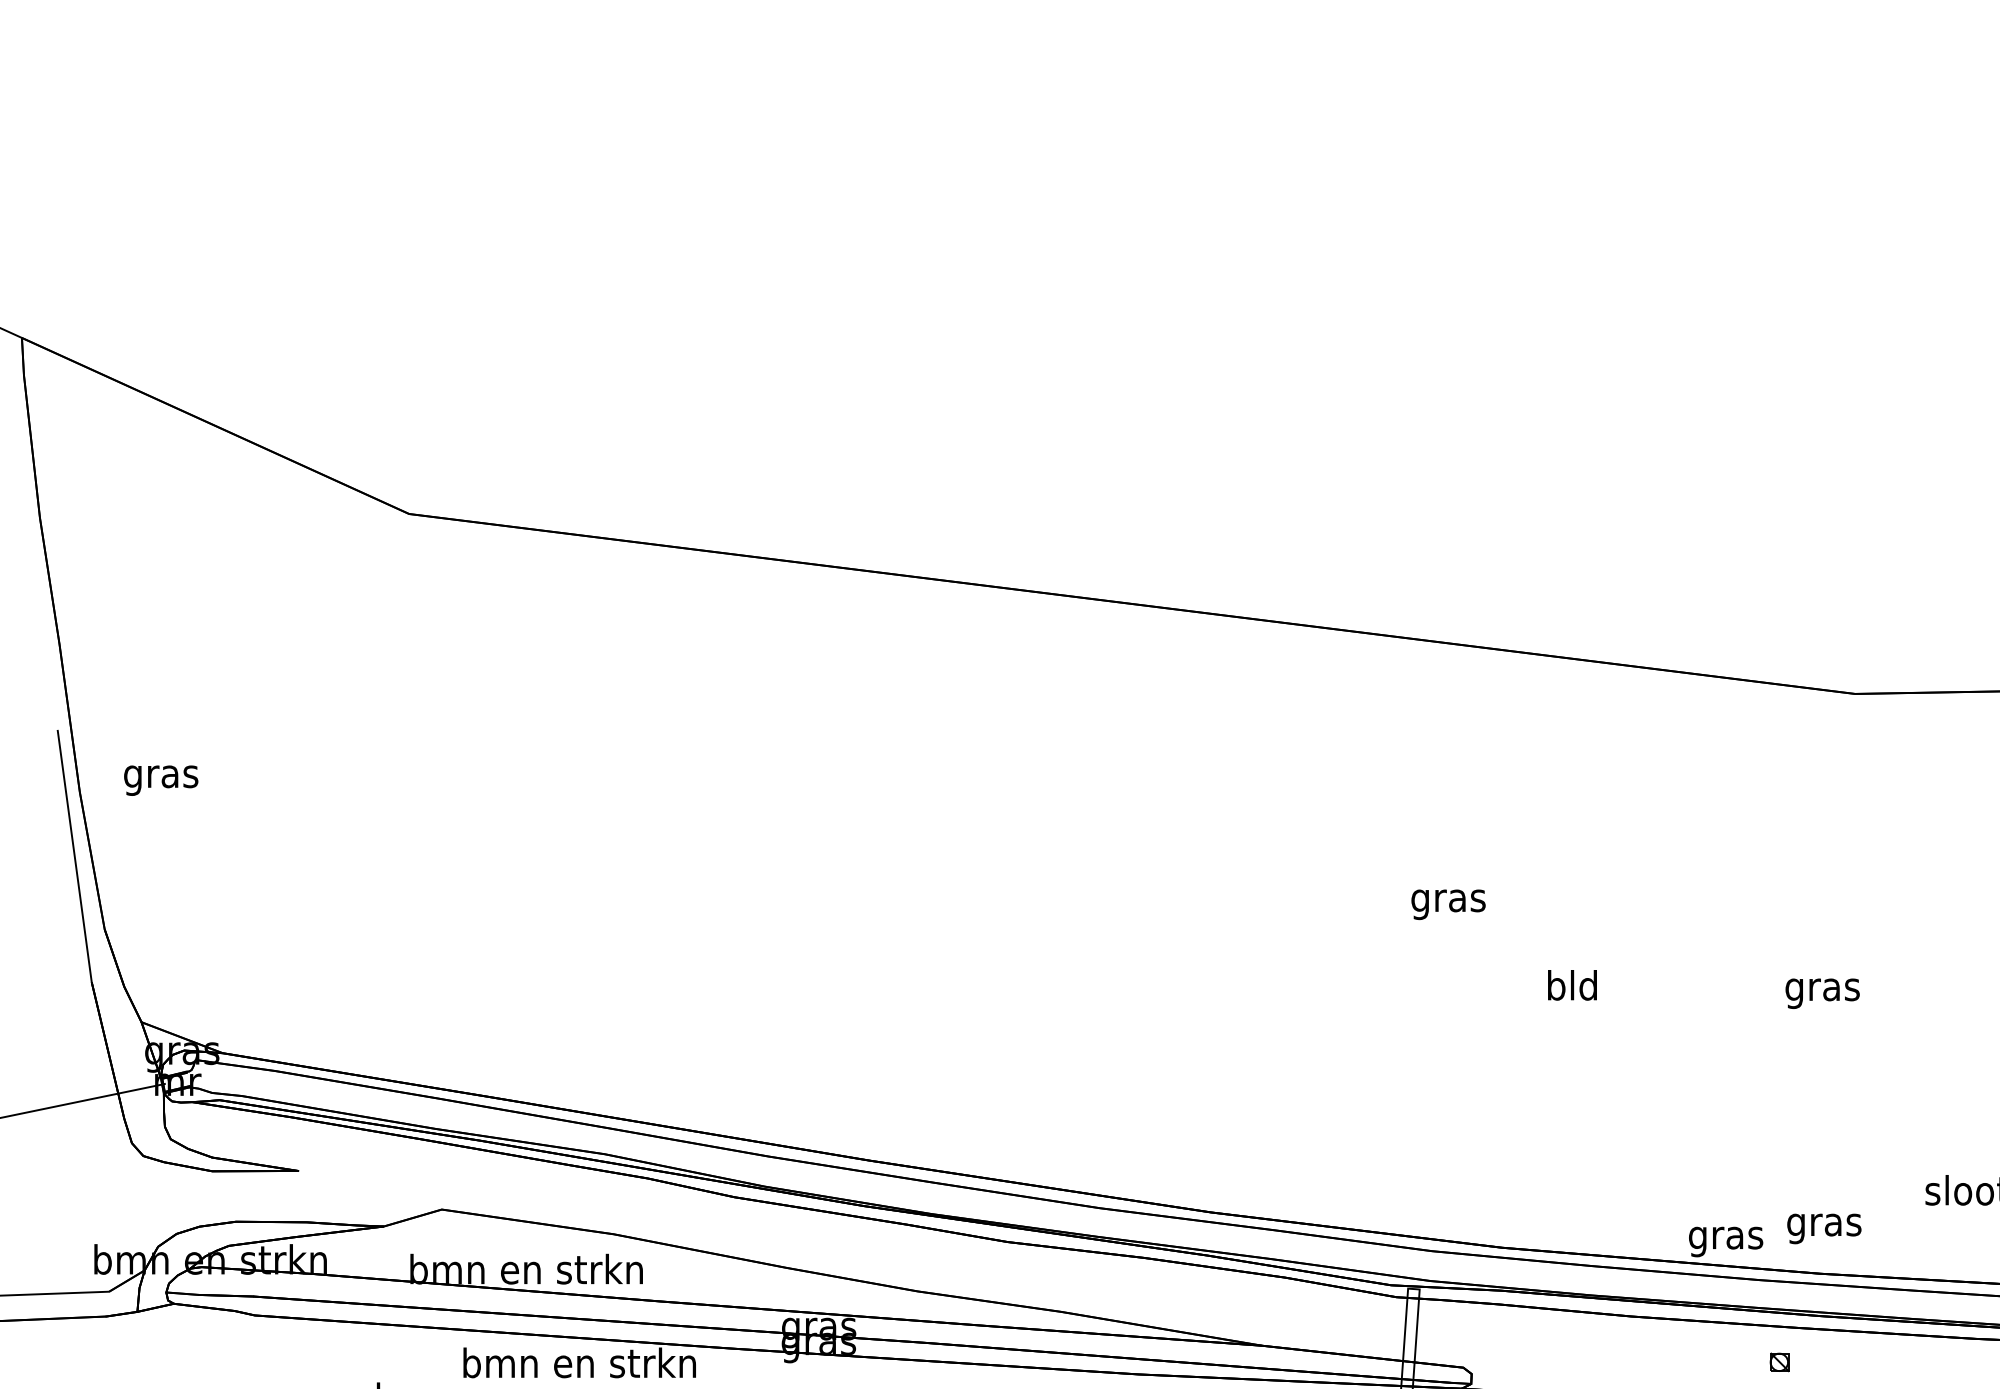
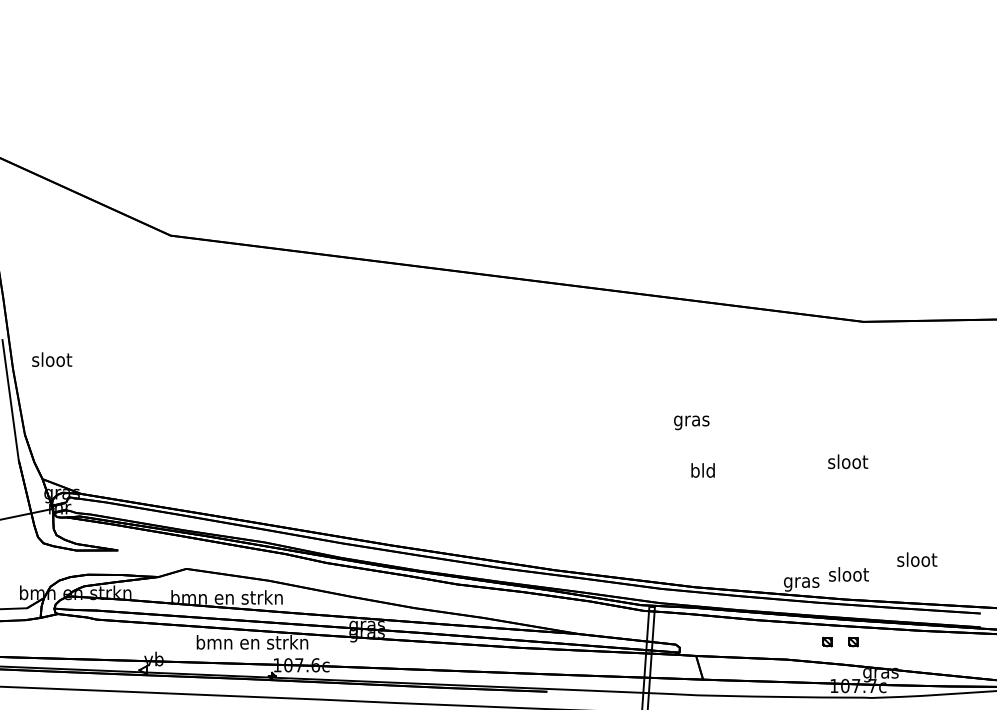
text: (162, 776) -> (52, 361), gras -> sloot
text: (1448, 903) -> (691, 422), moved
text: (1571, 985) -> (702, 470), moved
text: (1823, 989) -> (848, 463), gras -> sloot
text: (1823, 1225) -> (848, 576), gras -> sloot
part: (1834, 1361) -> (853, 641), added

